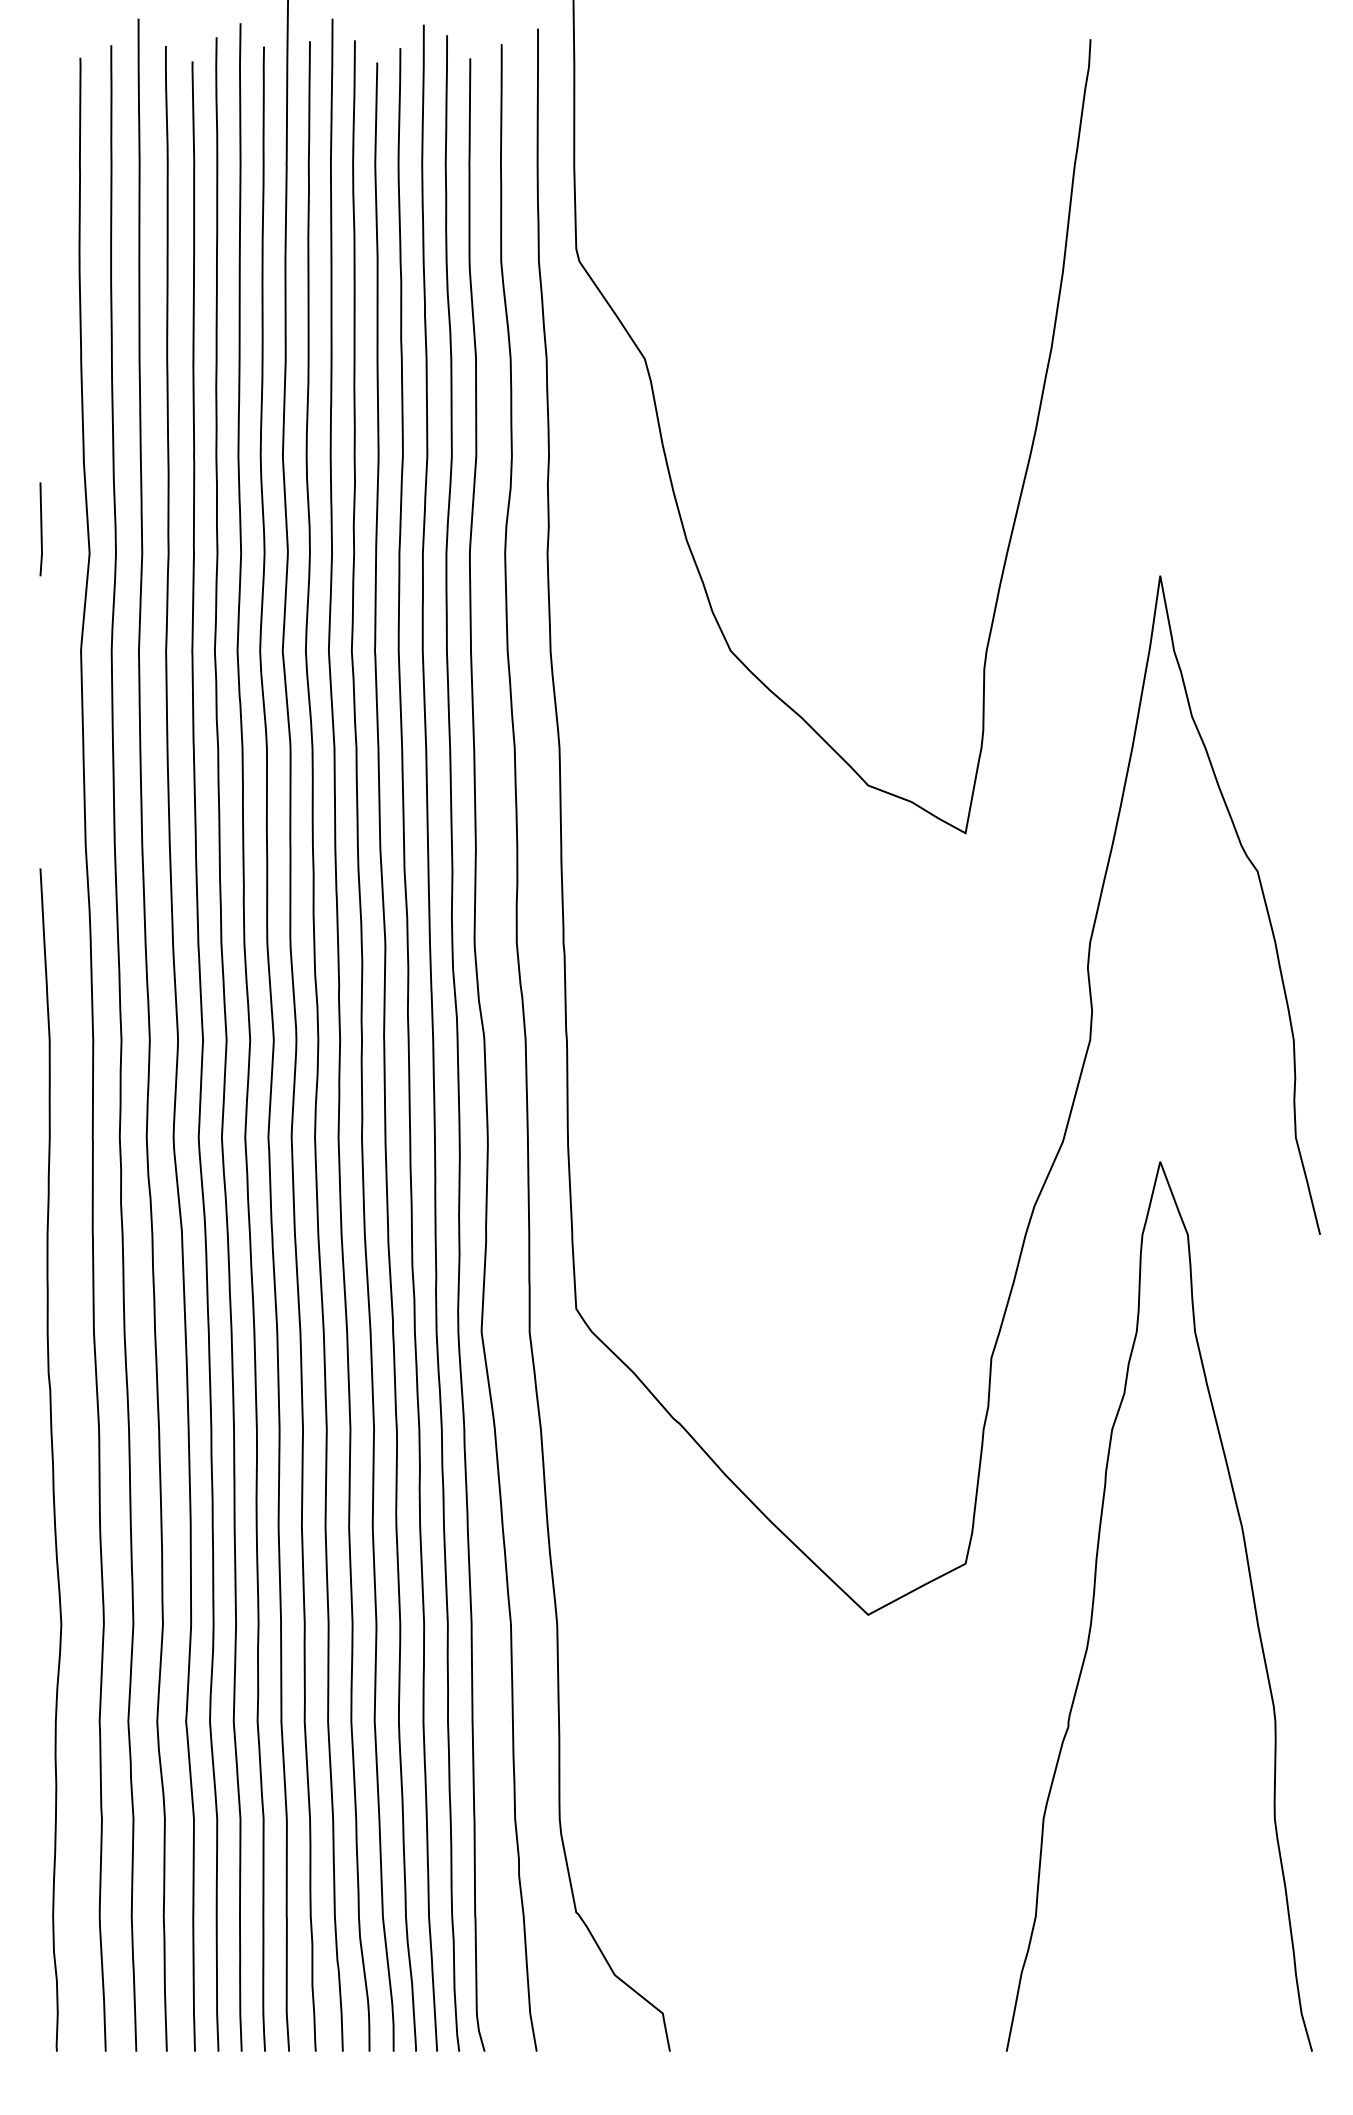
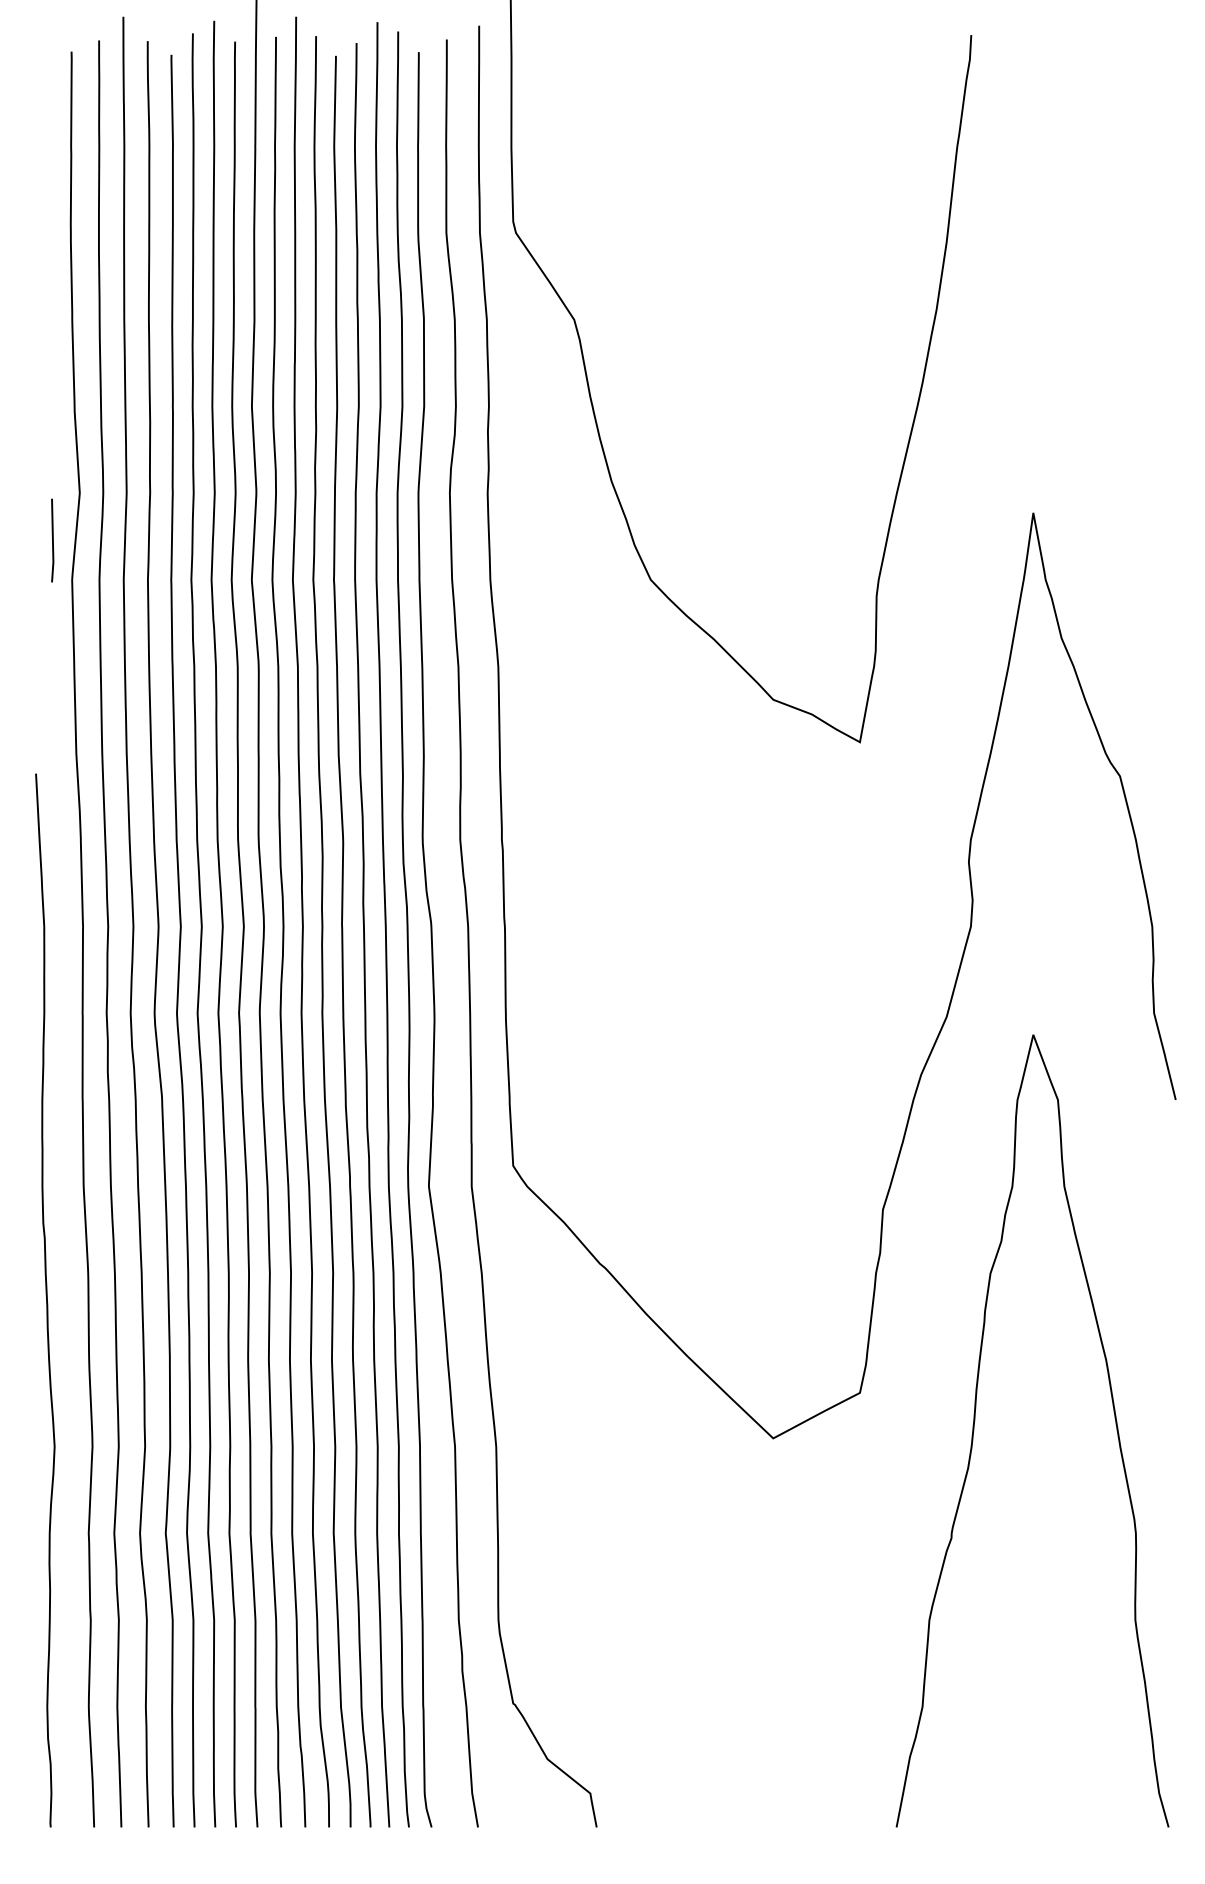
line: (40, 529) -> (52, 540), moved

